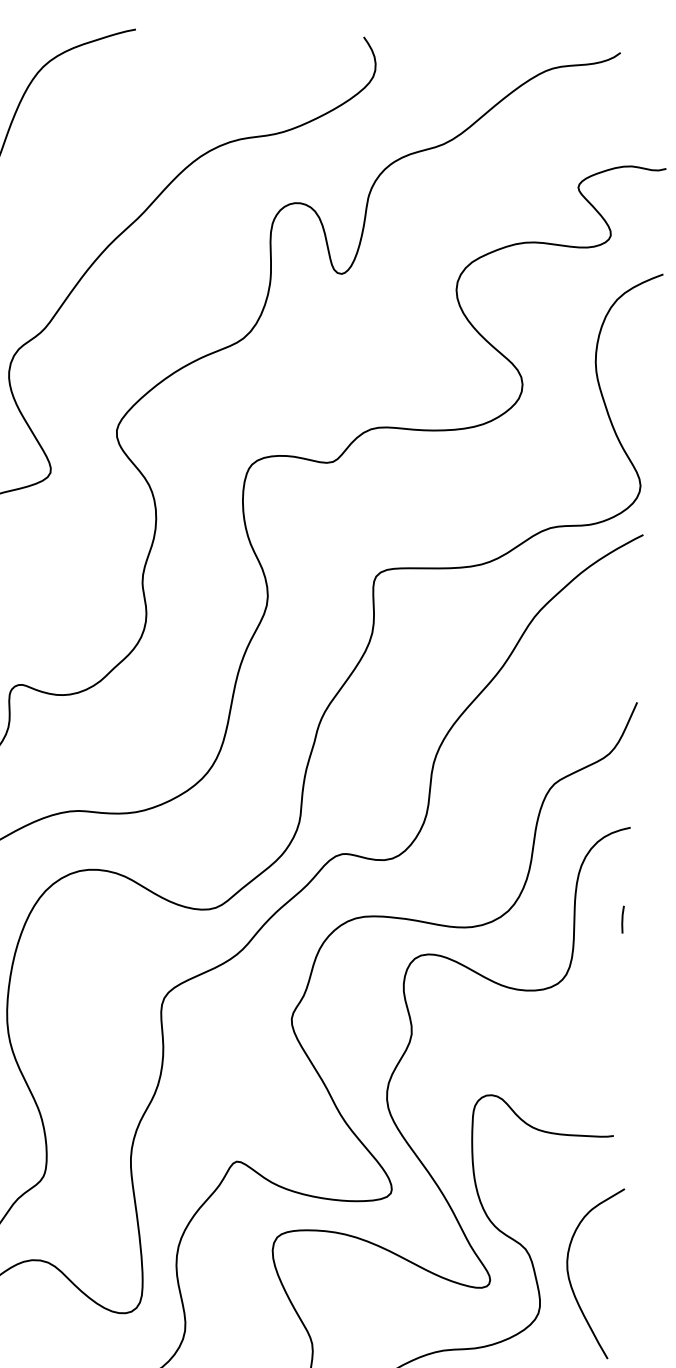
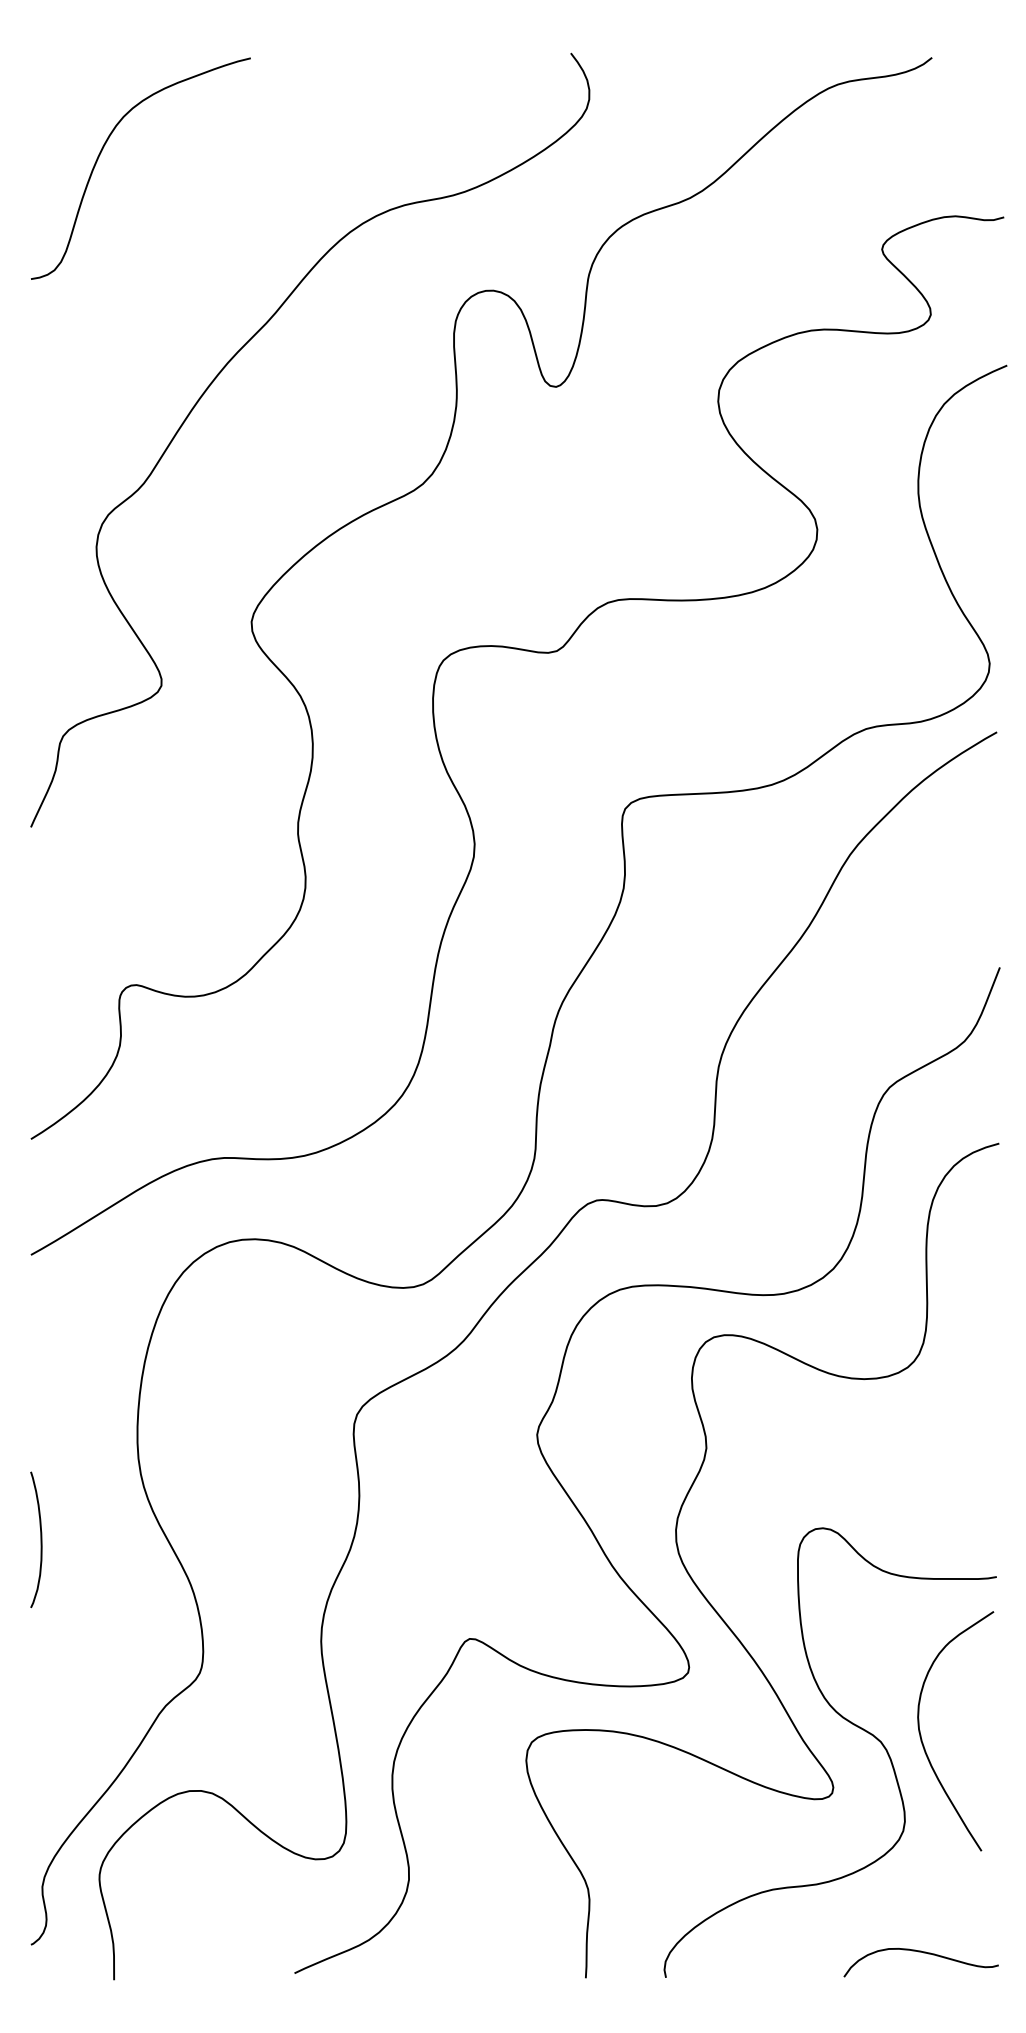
line: (622, 919) -> (994, 1272), removed
curve: (570, 1279) -> (923, 1742), moved

